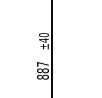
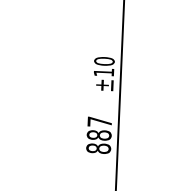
text: (43, 40) -> (103, 72), ±40 -> ±10

